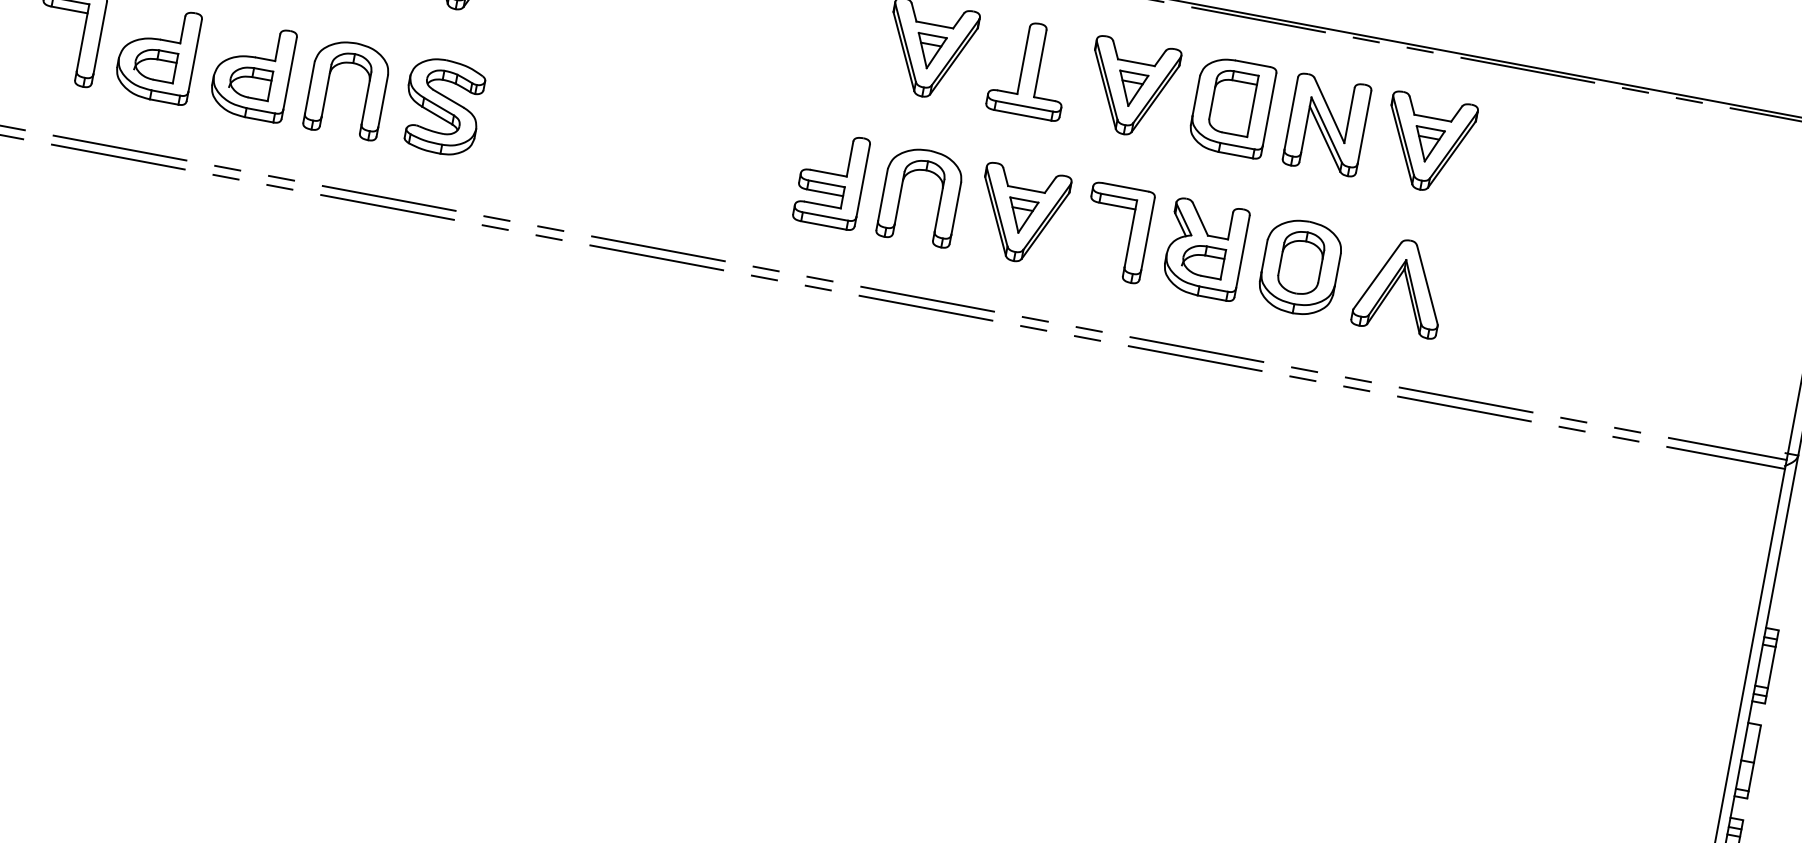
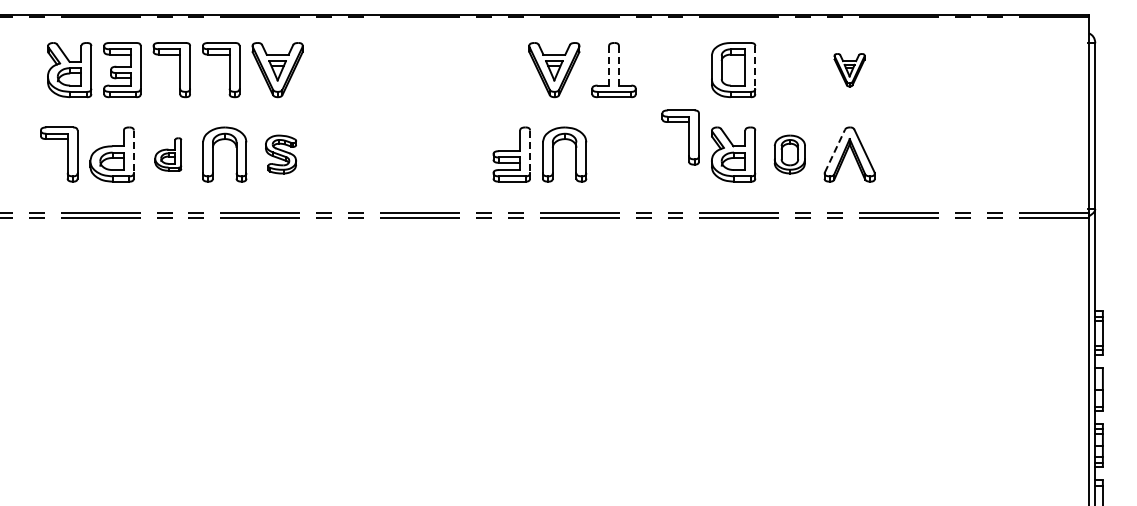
line: (194, 56) -> (133, 152), solid -> dashed
line: (1024, 60) -> (609, 65), solid -> dashed
line: (1039, 63) -> (618, 65), solid -> dashed
part: (251, 70) -> (167, 154), size x0.6
part: (1130, 88) -> (673, 70), removed
part: (441, 106) -> (280, 154), size x0.7
line: (1269, 109) -> (755, 67), solid -> dashed
part: (1326, 125) -> (789, 70), removed
part: (1427, 144) -> (849, 70), size x0.6
line: (863, 182) -> (530, 152), solid -> dashed
part: (1021, 215) -> (624, 154), removed
part: (1129, 235) -> (688, 137), moved
part: (1299, 267) -> (789, 154), size x0.7
line: (1376, 276) -> (834, 151), solid -> dashed

